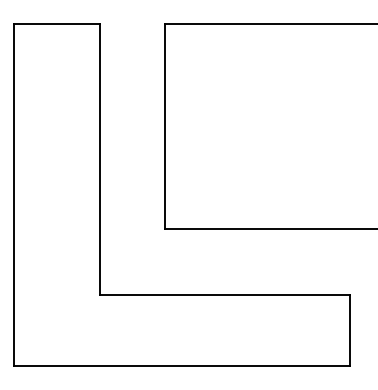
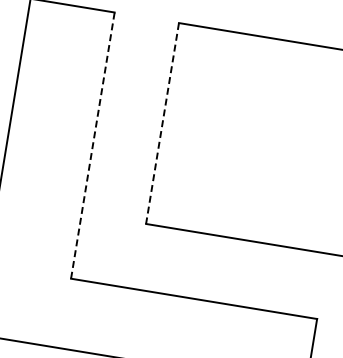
line: (165, 126) -> (162, 123), solid -> dashed
line: (99, 159) -> (92, 145), solid -> dashed

